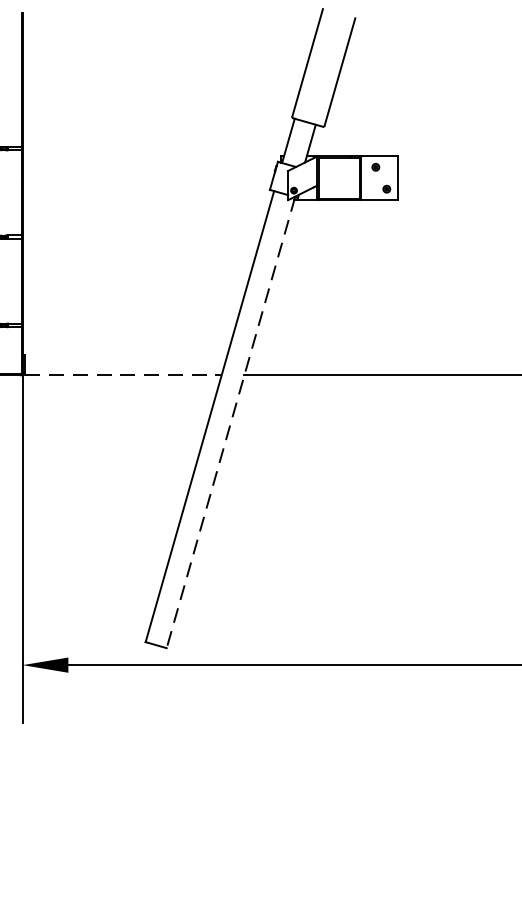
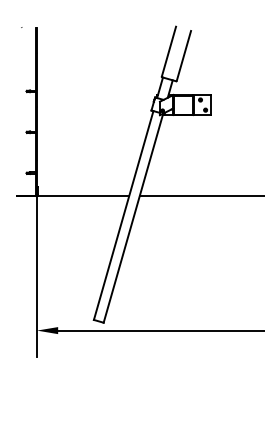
line: (125, 375) -> (84, 196), dashed -> solid
line: (231, 423) -> (133, 218), dashed -> solid

